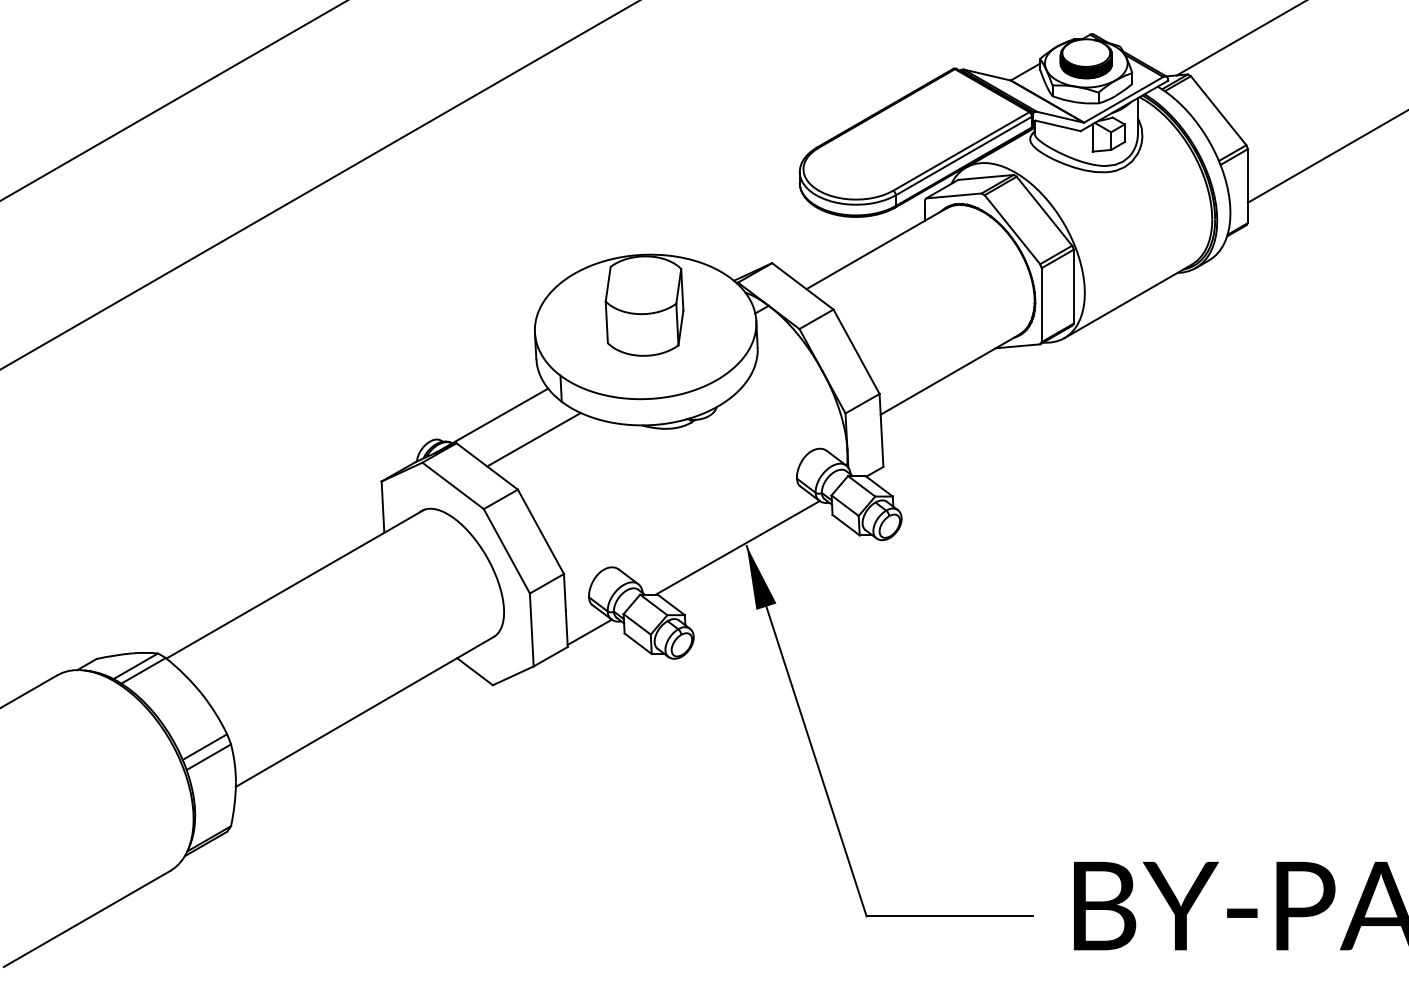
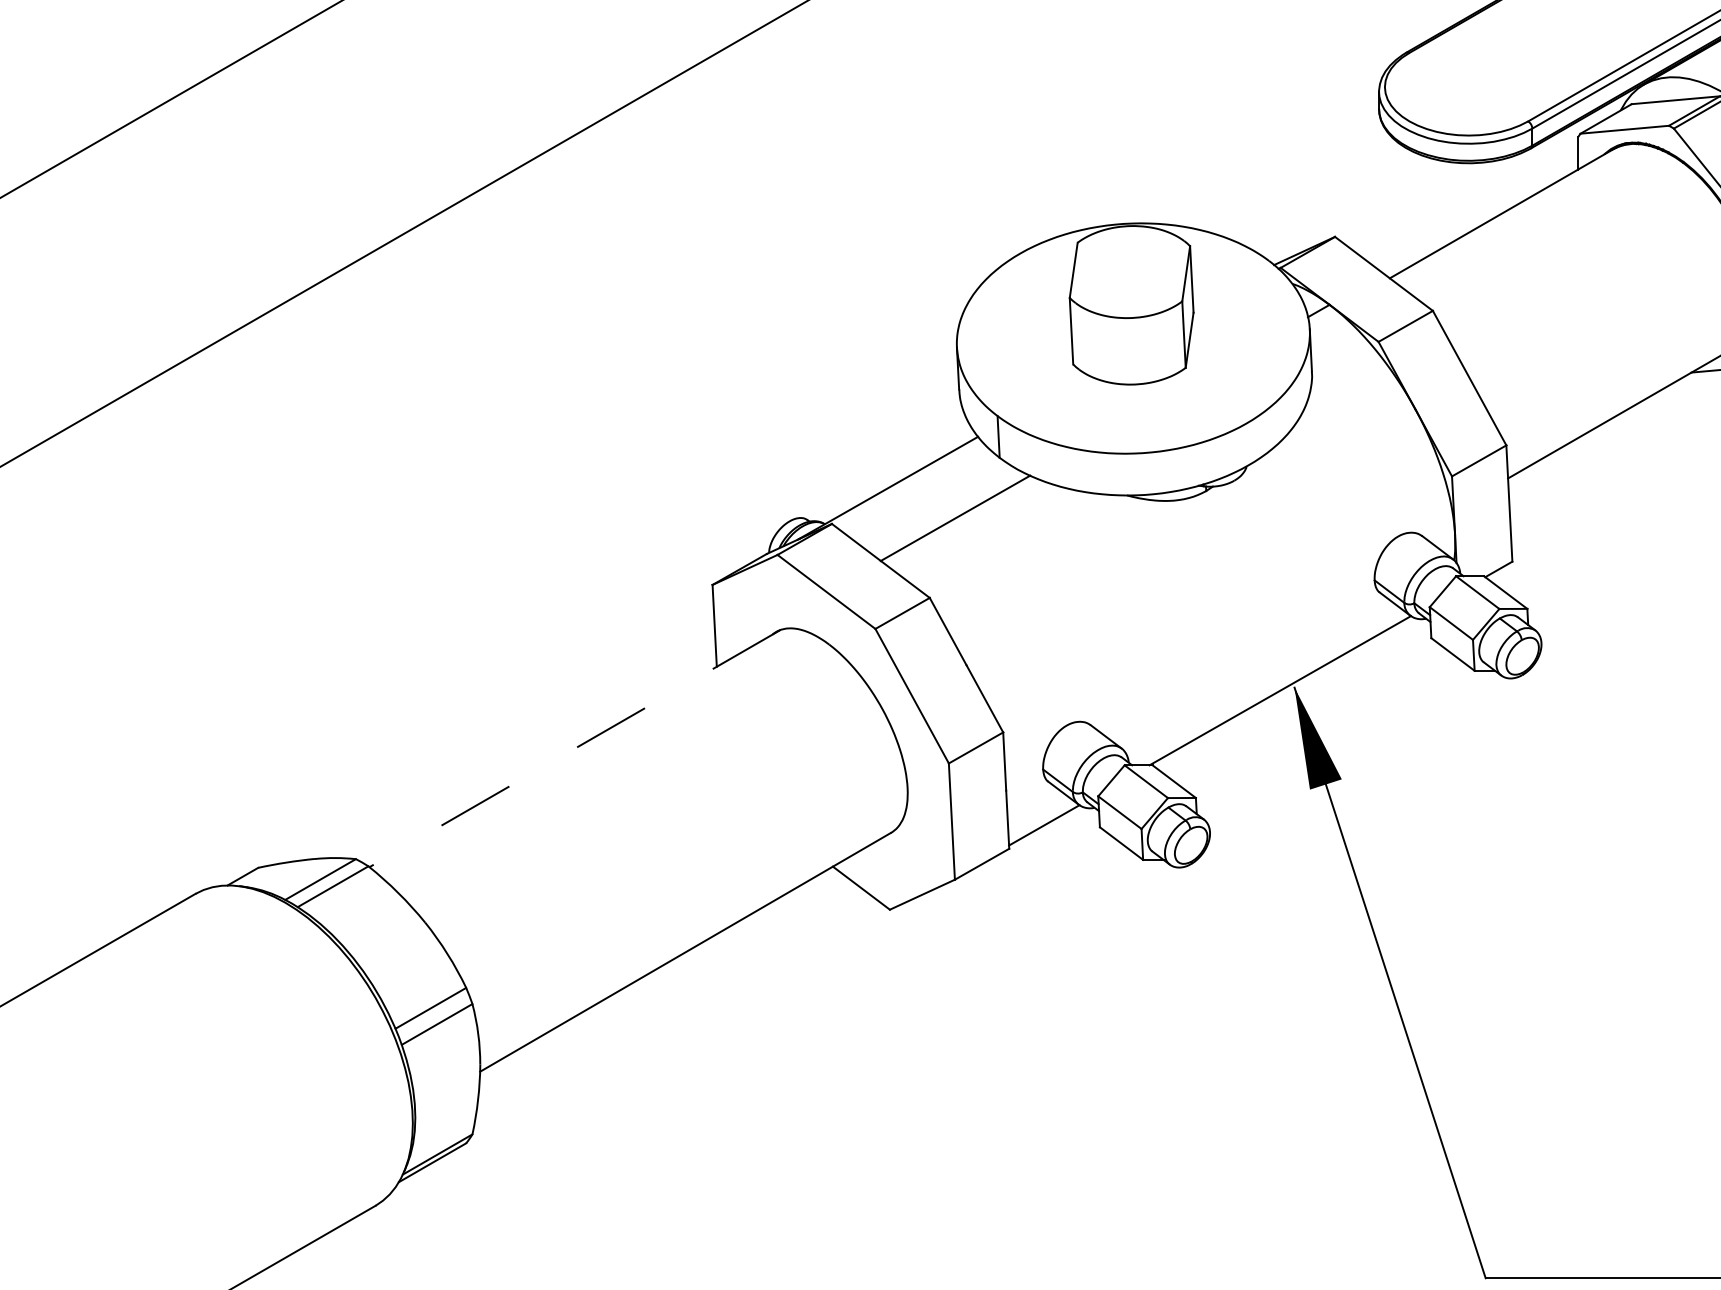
line: (295, 584) -> (575, 749), solid -> dashed

